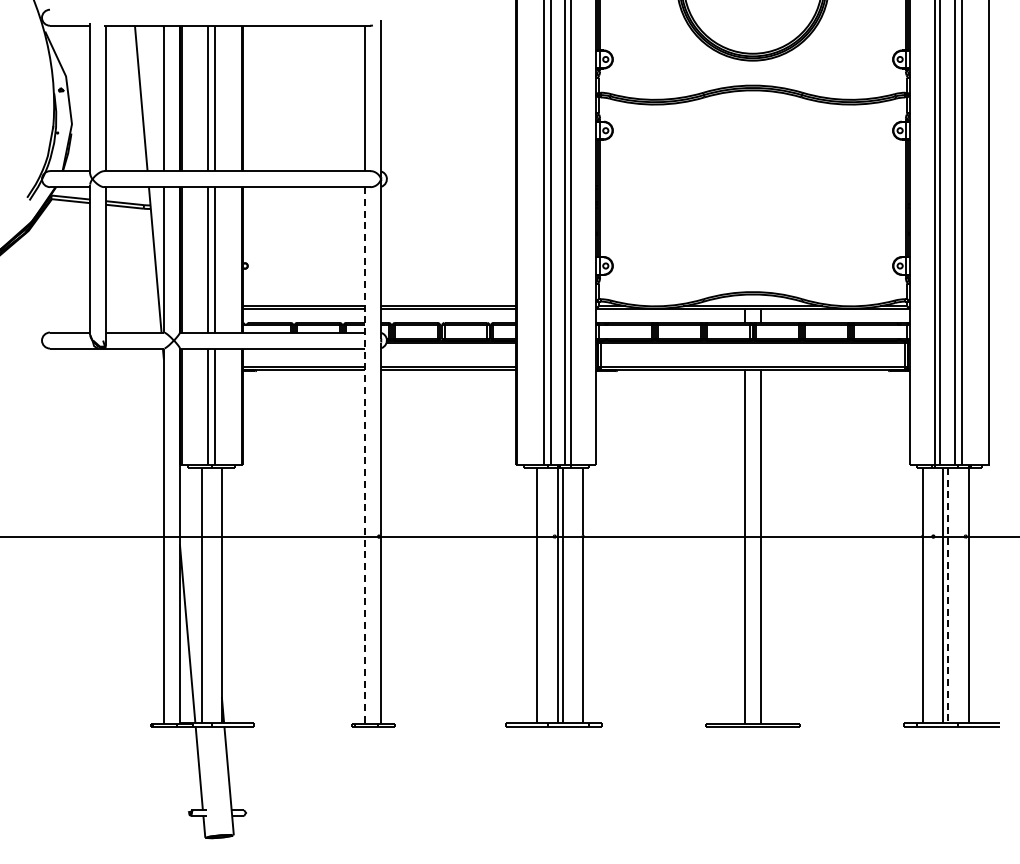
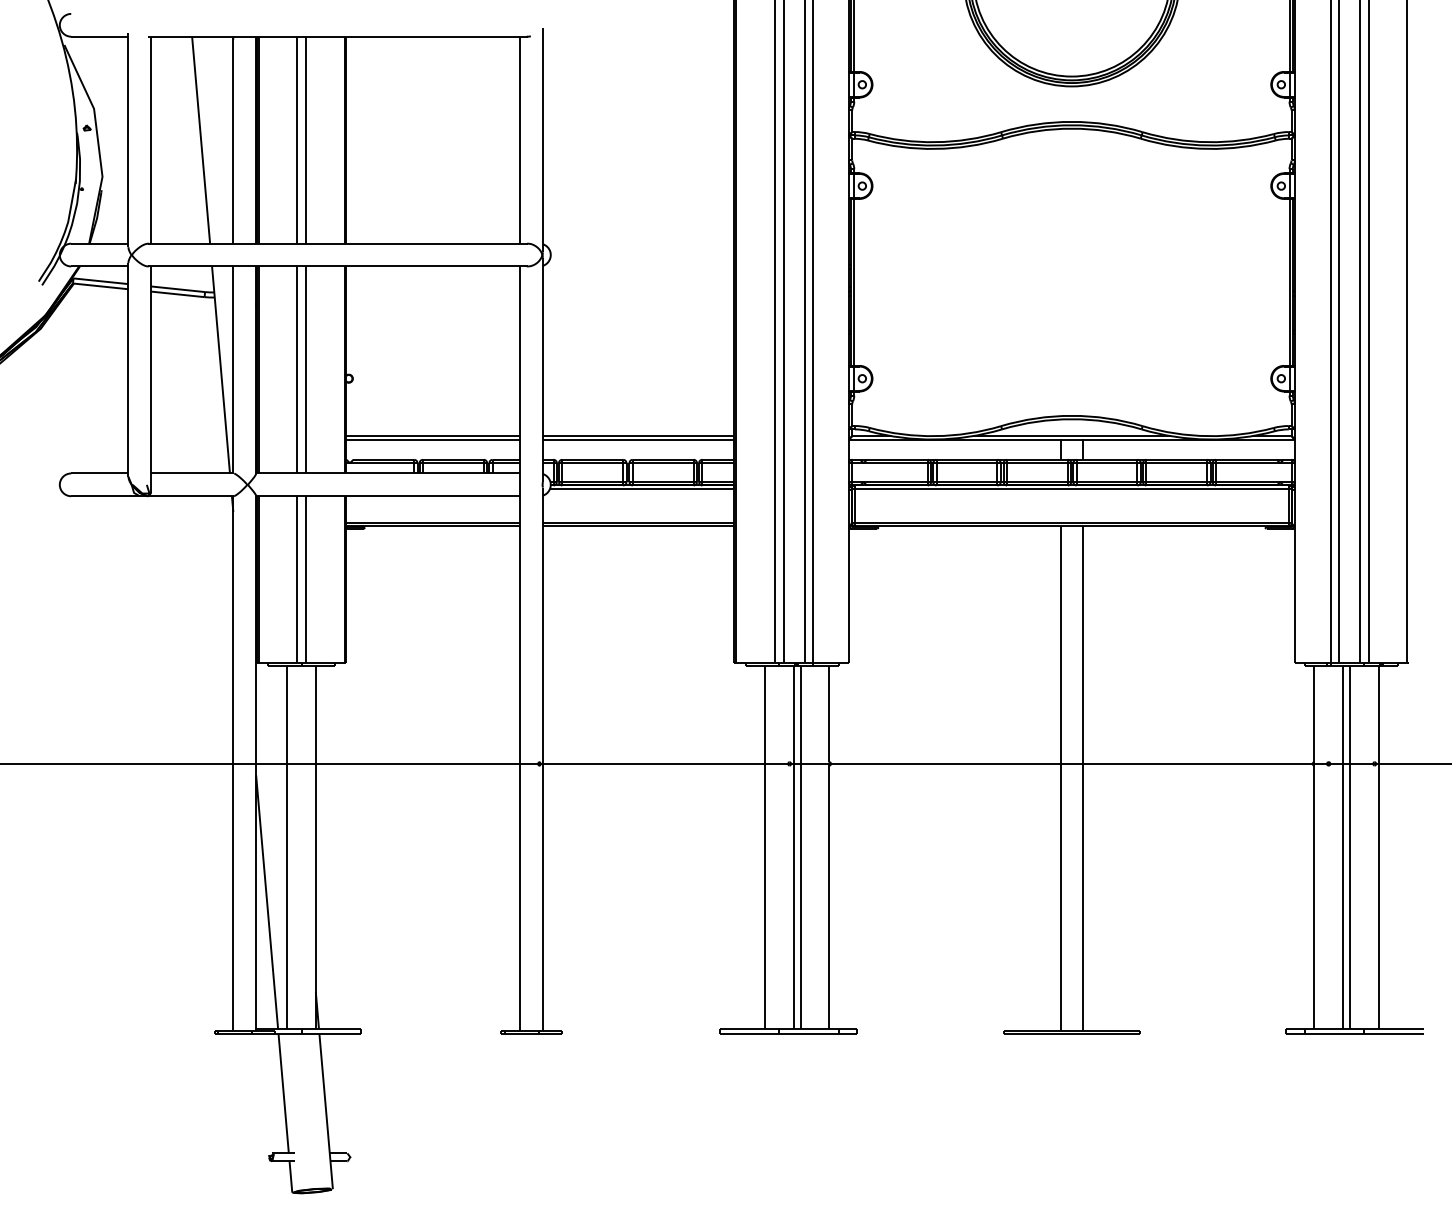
line: (365, 455) -> (520, 648), dashed -> solid
line: (948, 595) -> (1350, 847), dashed -> solid

